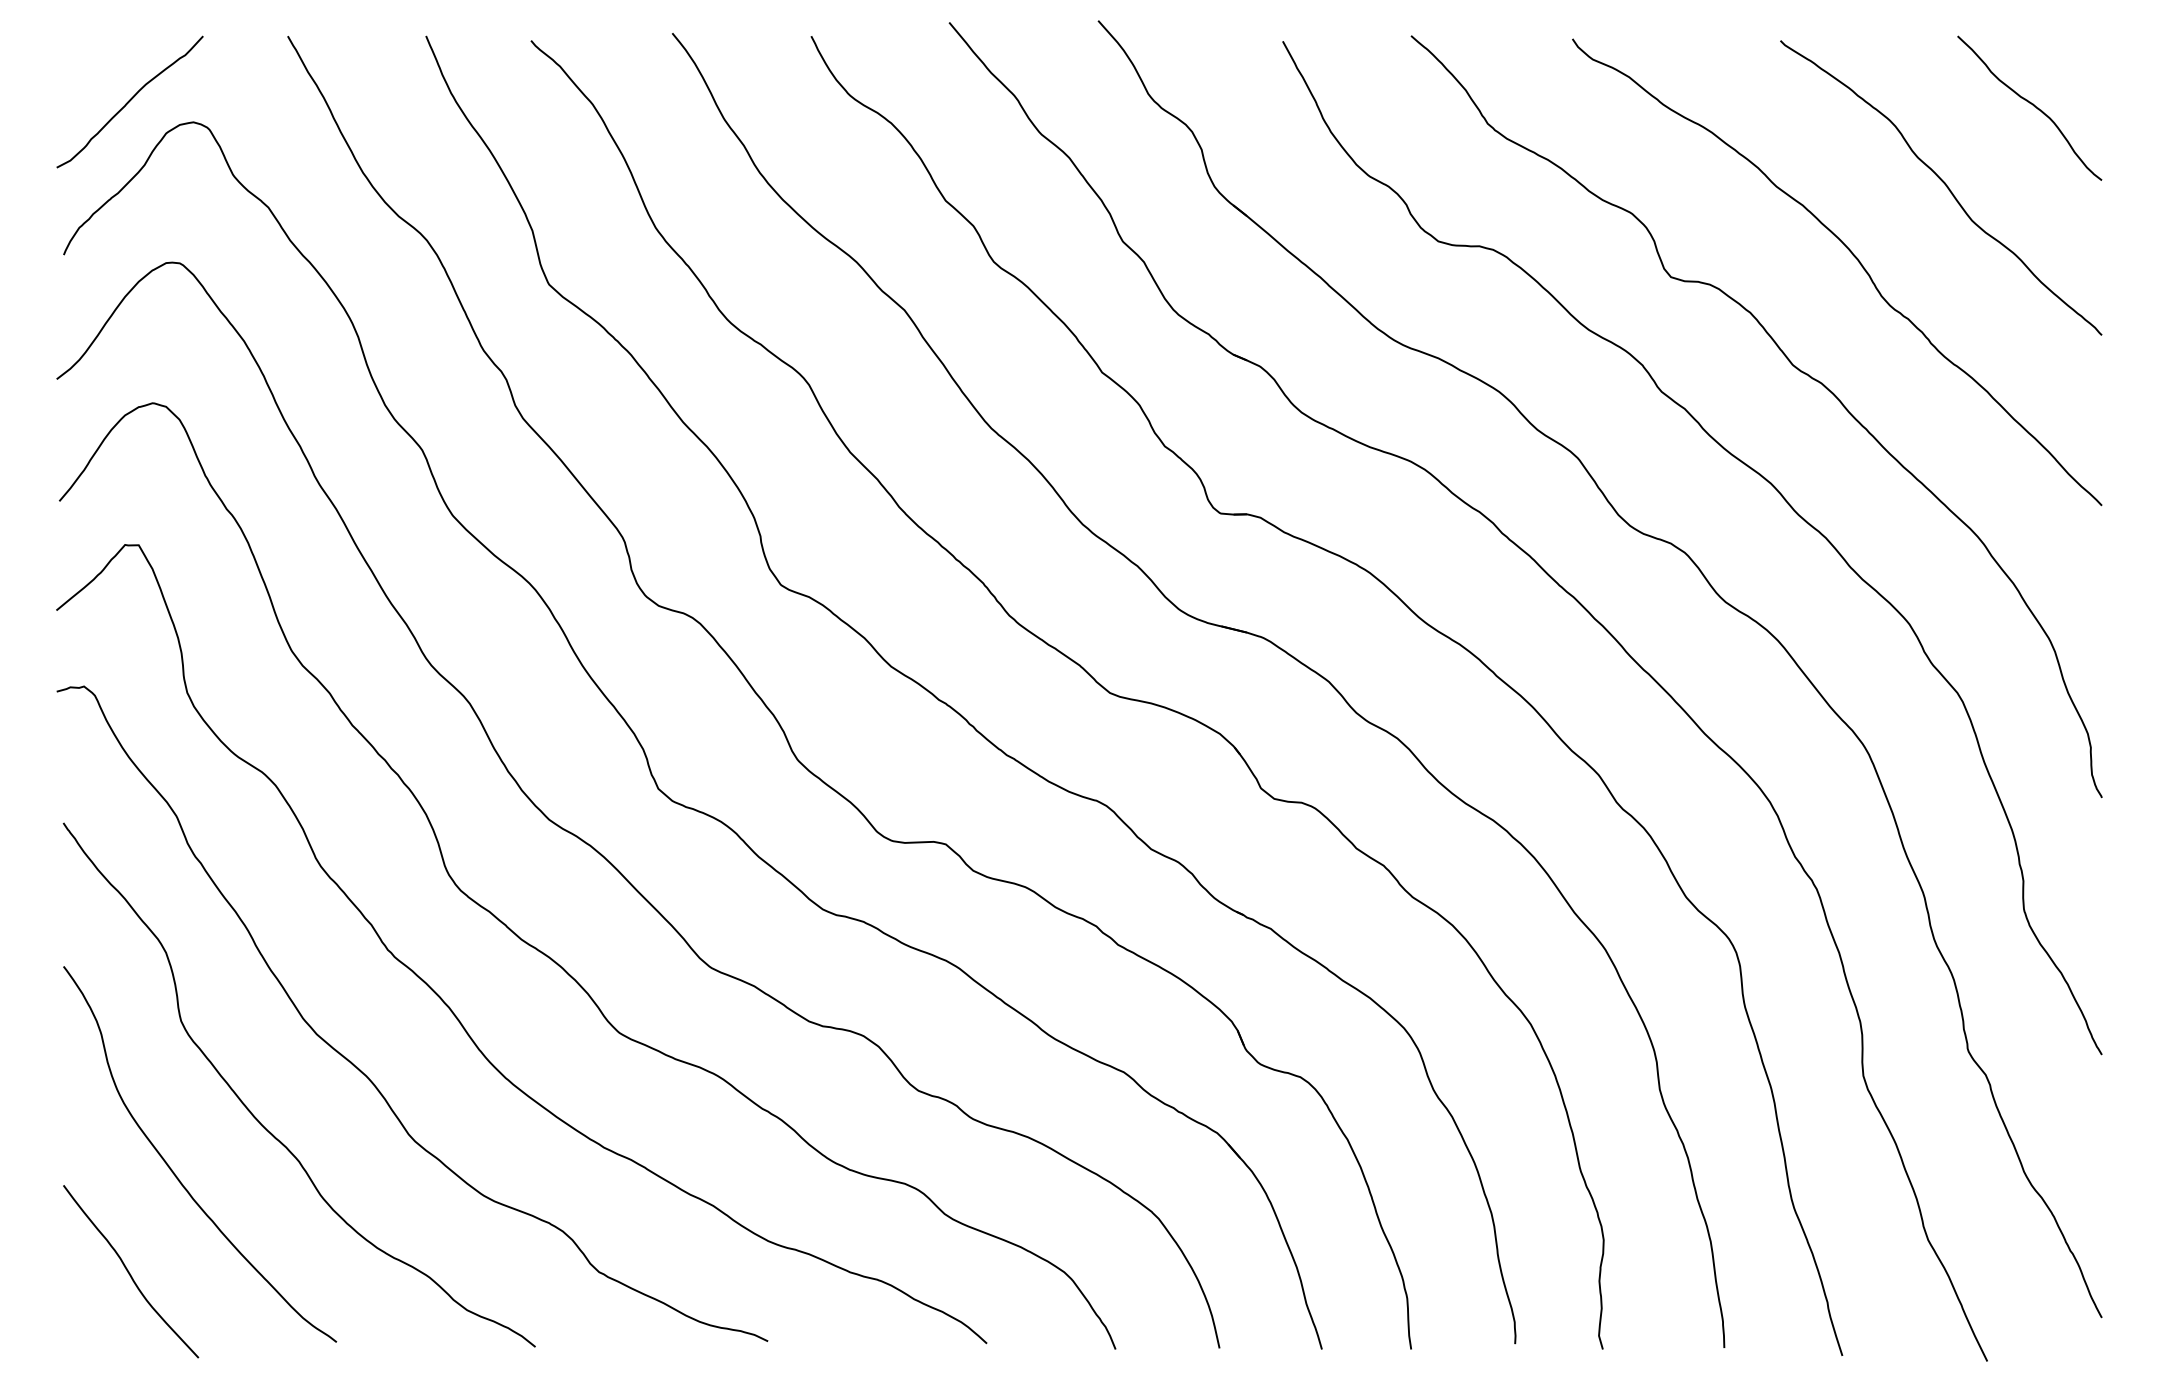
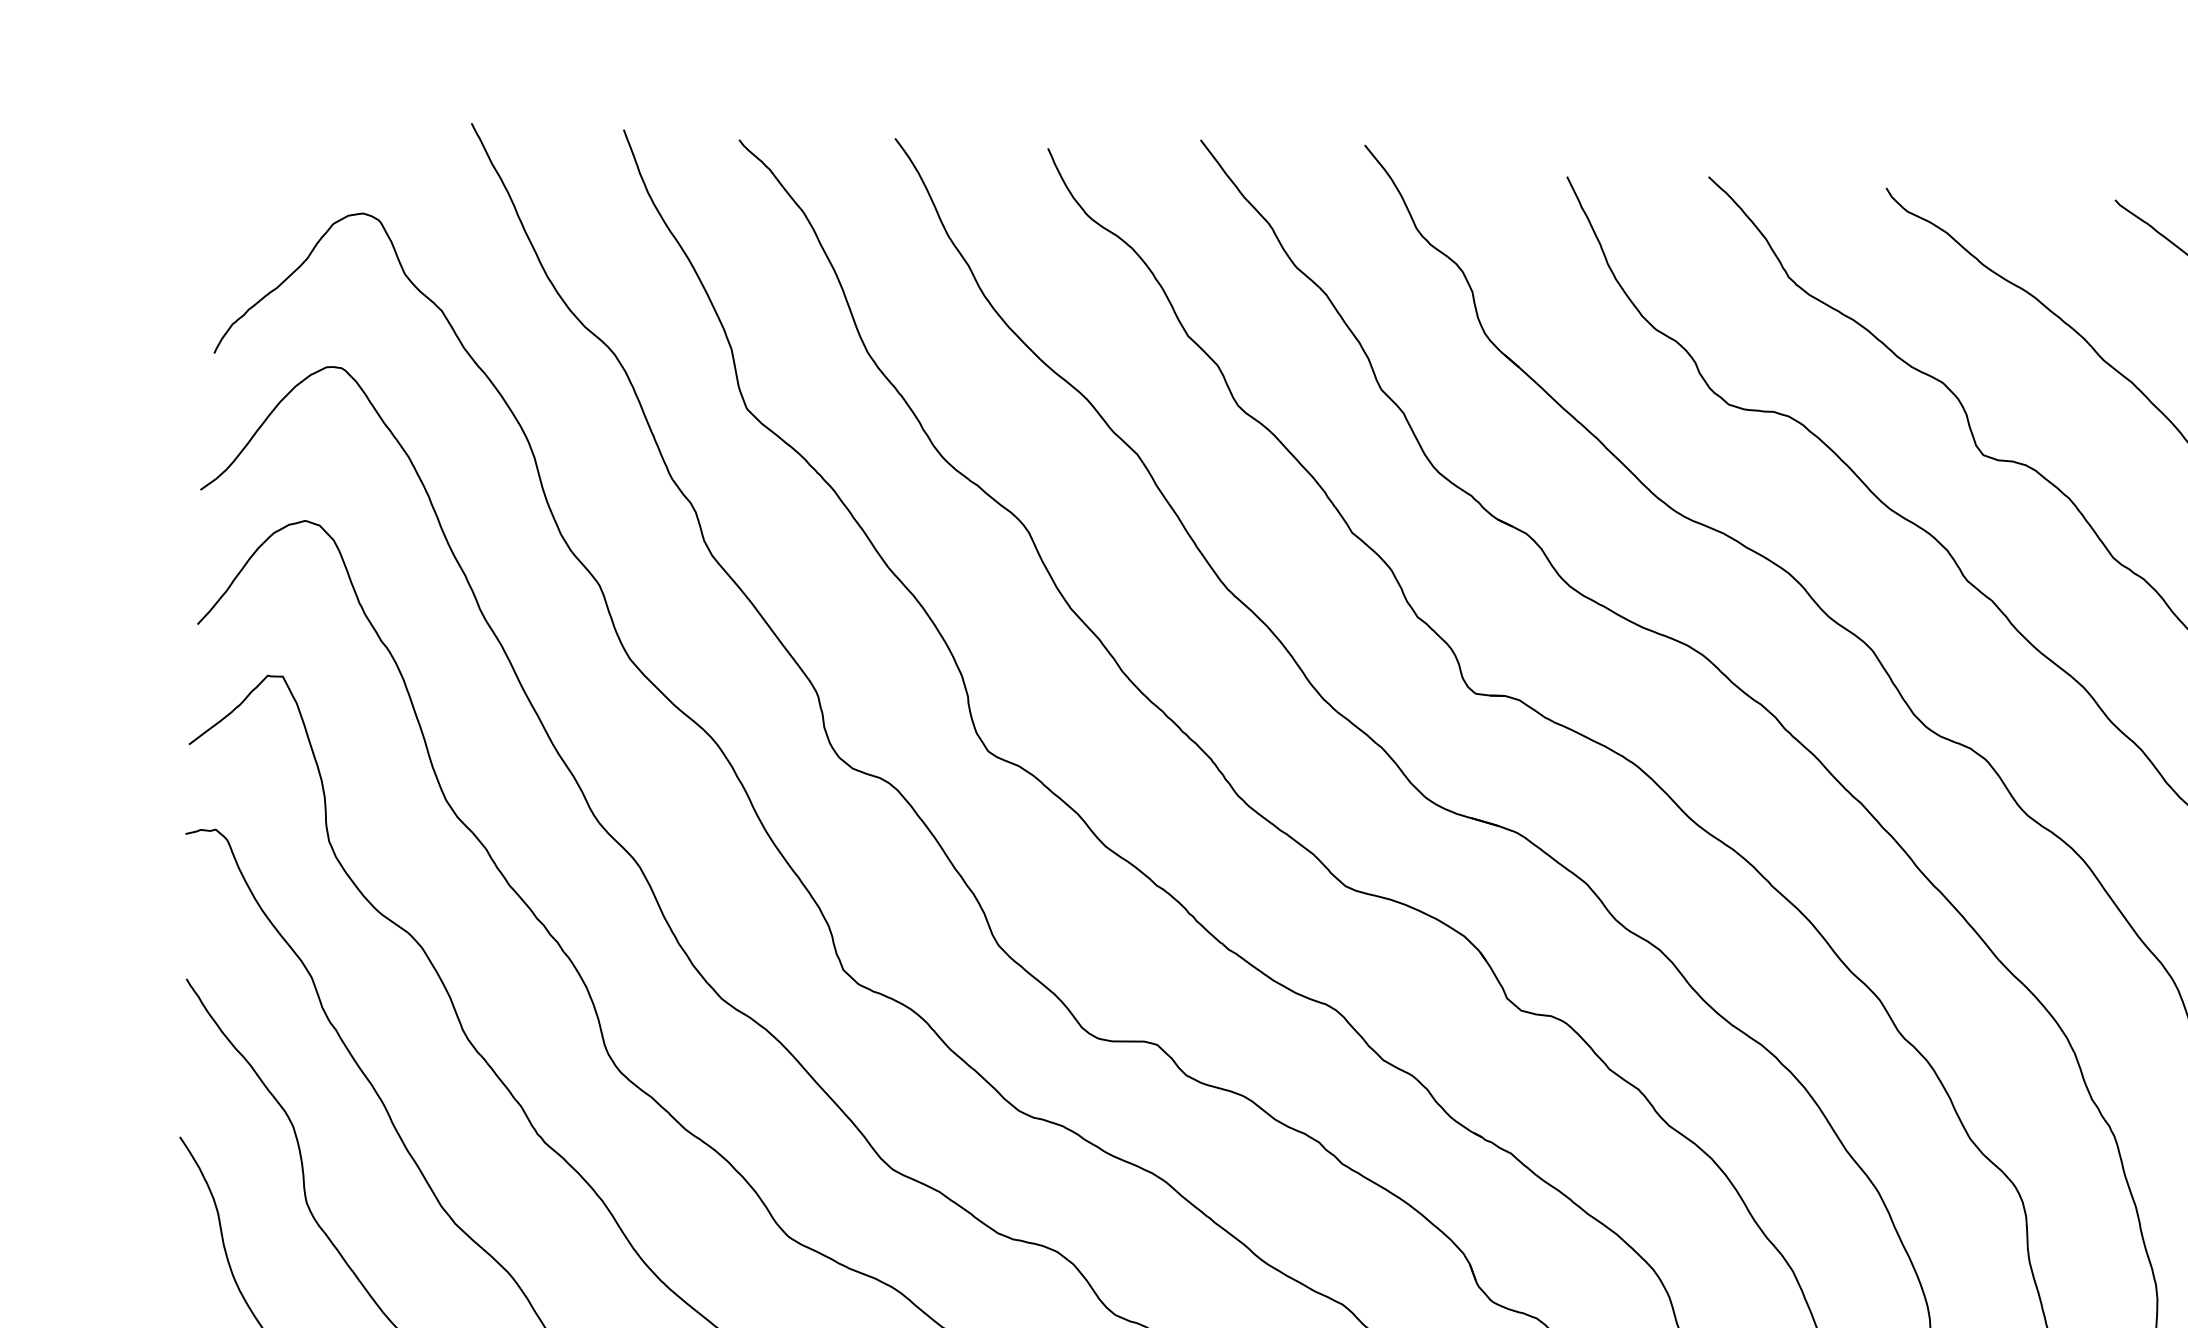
curve: (129, 101) -> (293, 187), removed

